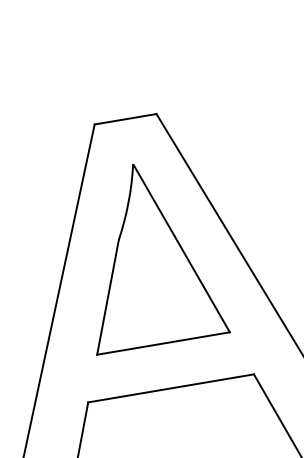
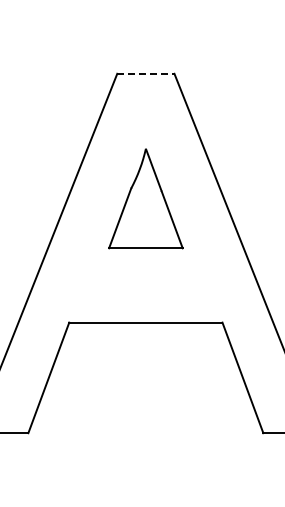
line: (125, 119) -> (145, 73), solid -> dashed
part: (147, 254) -> (145, 198), size x0.6

